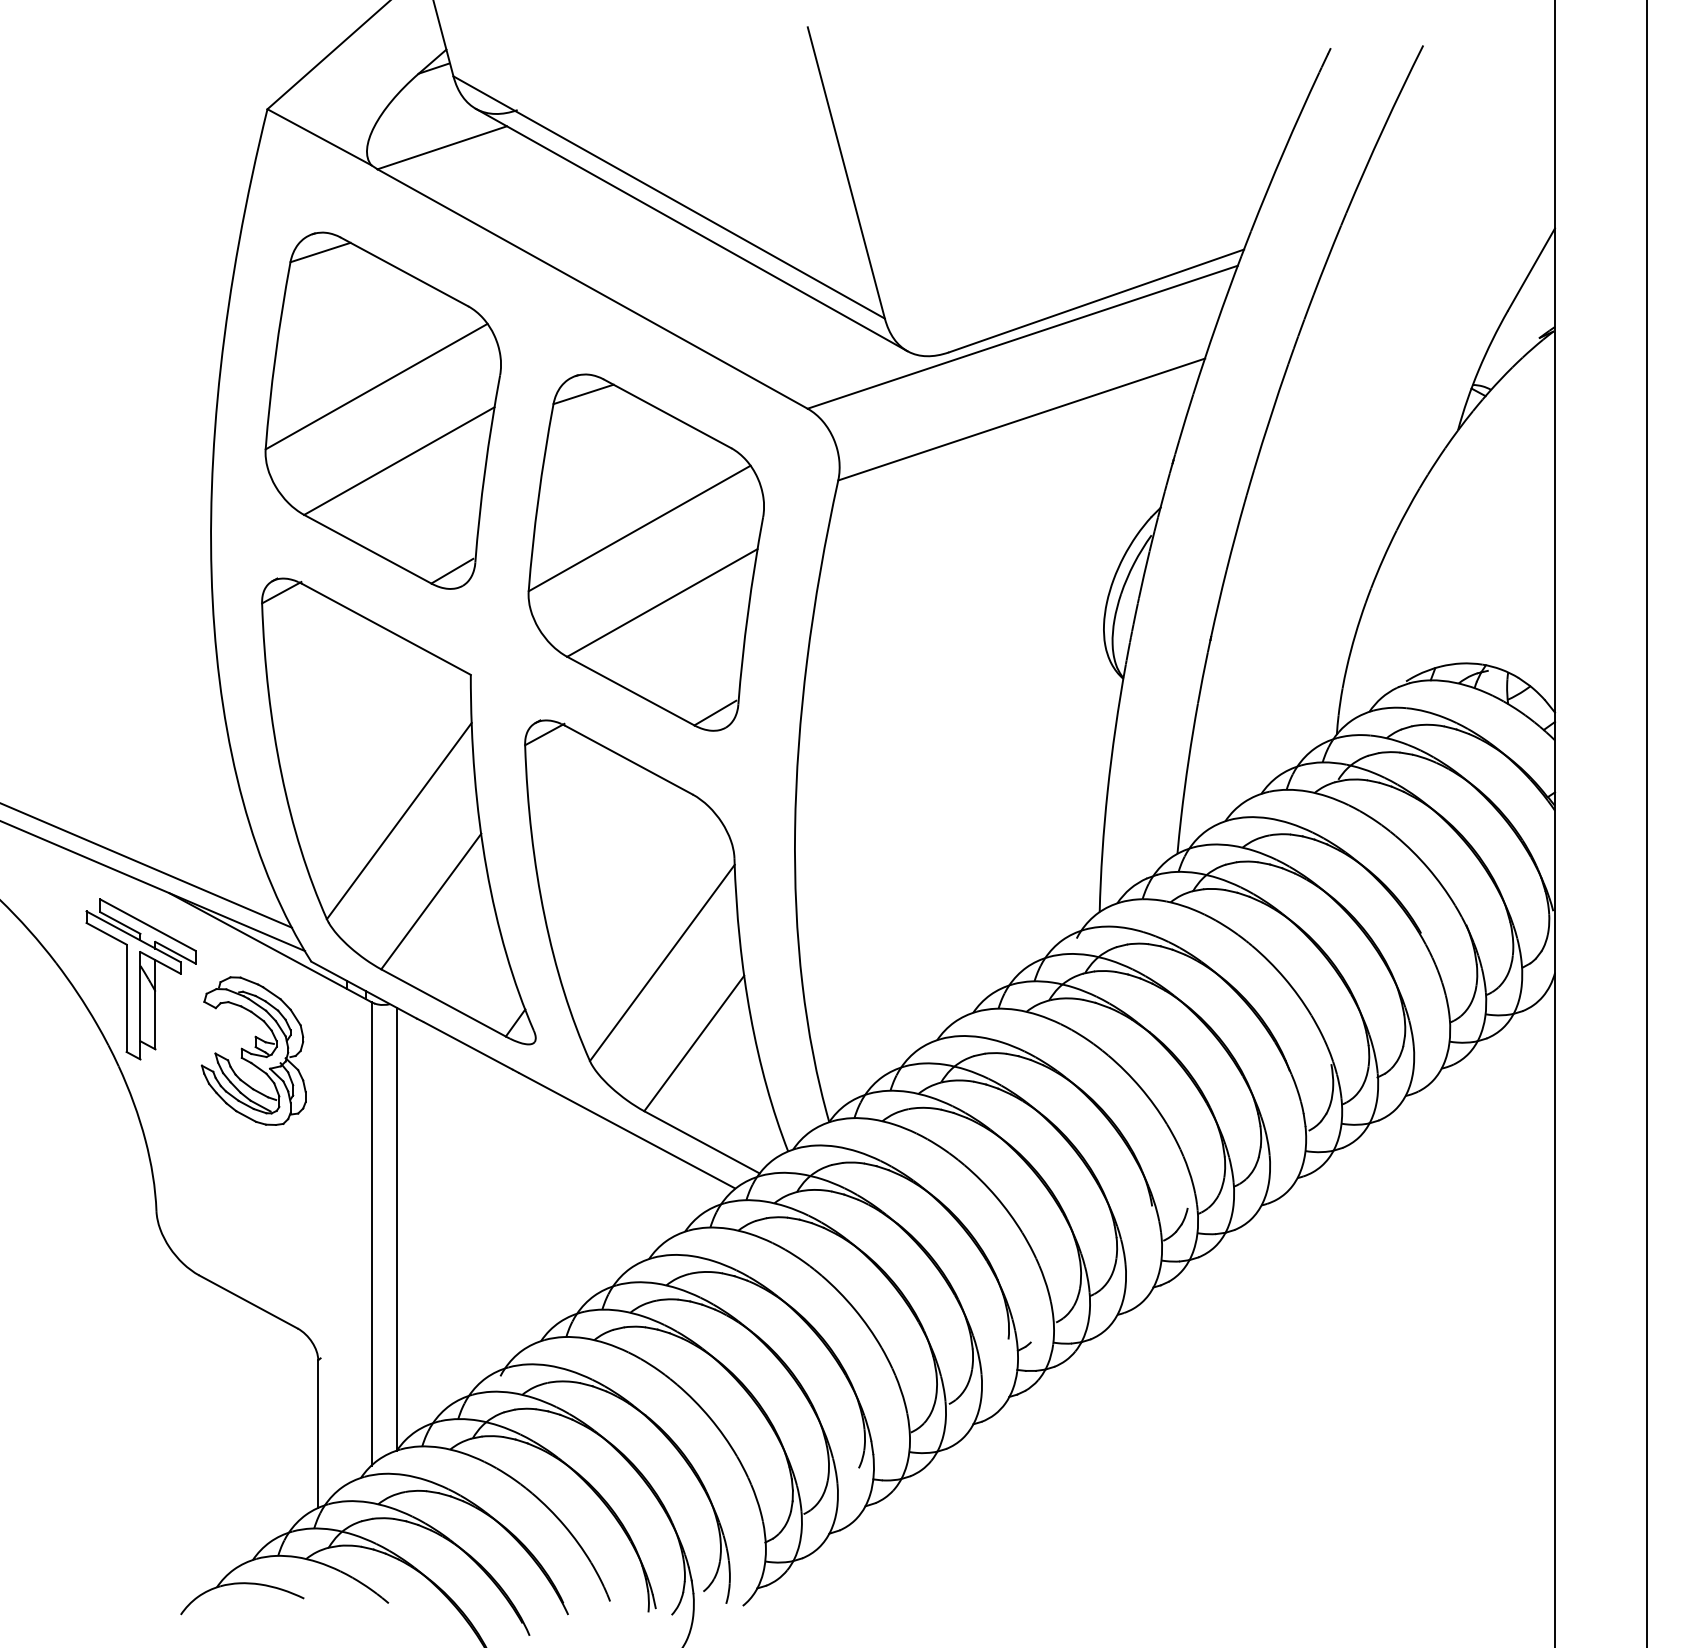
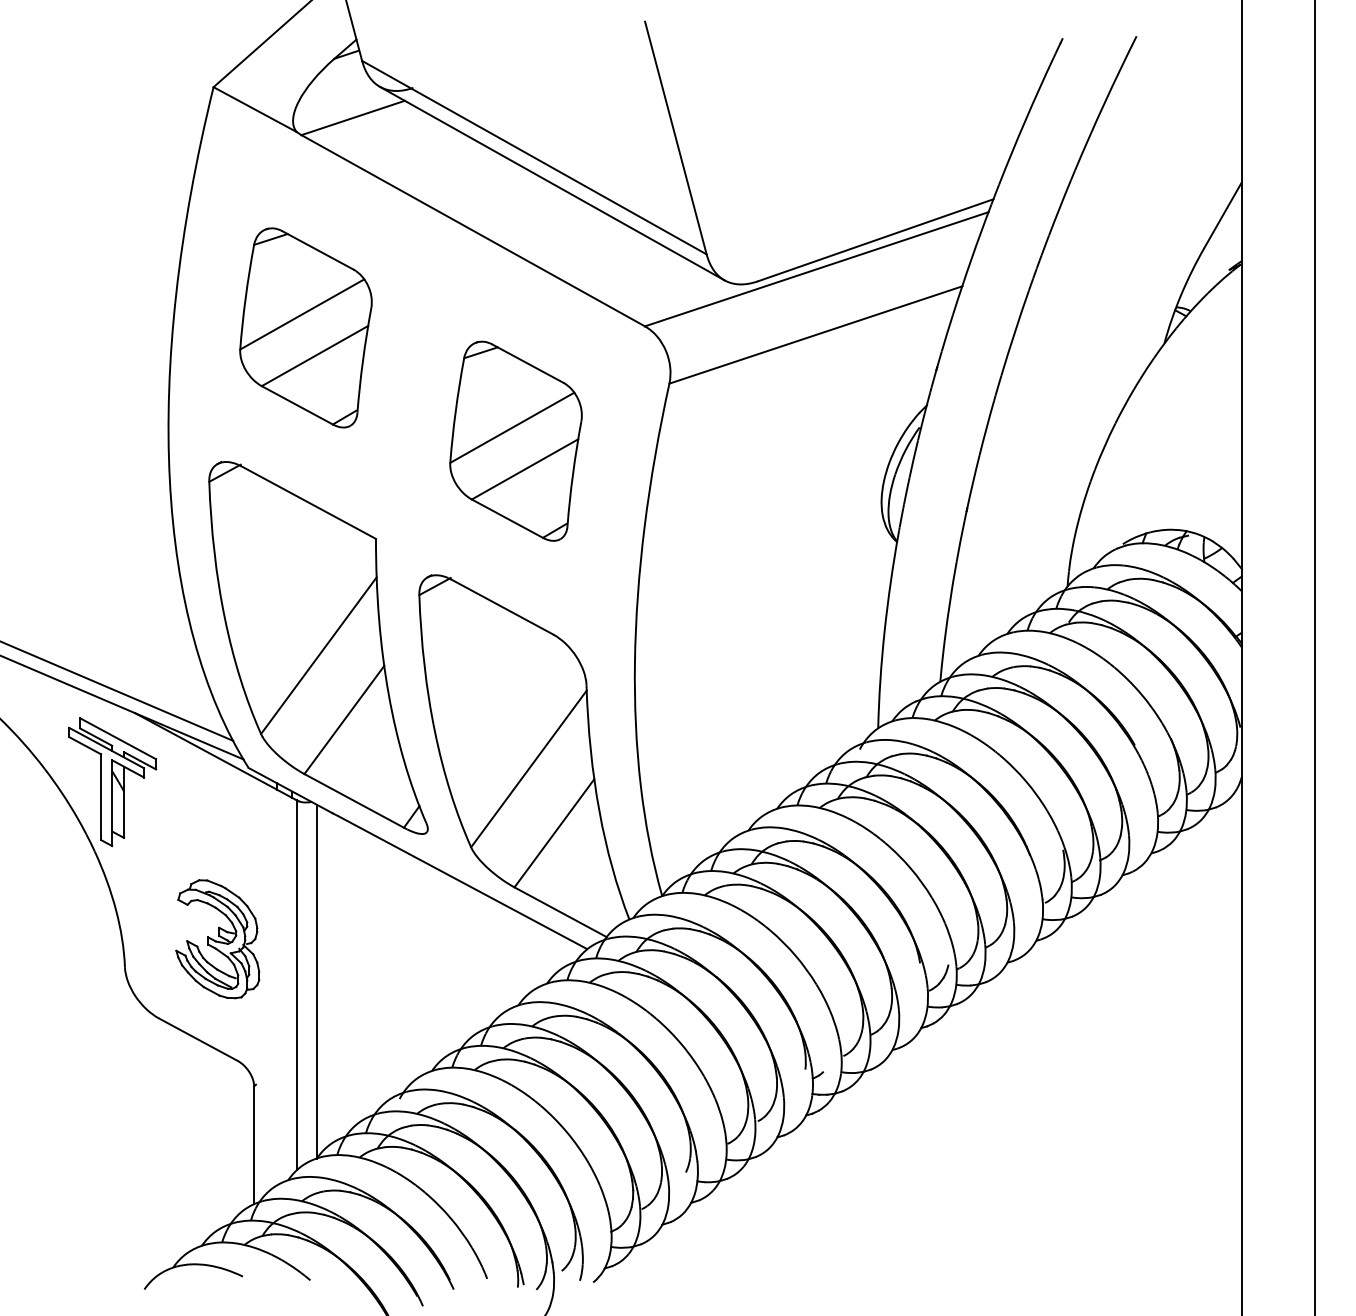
part: (382, 410) -> (305, 327), size x0.7
part: (645, 552) -> (515, 441), size x0.7
part: (253, 1050) -> (217, 938), moved

